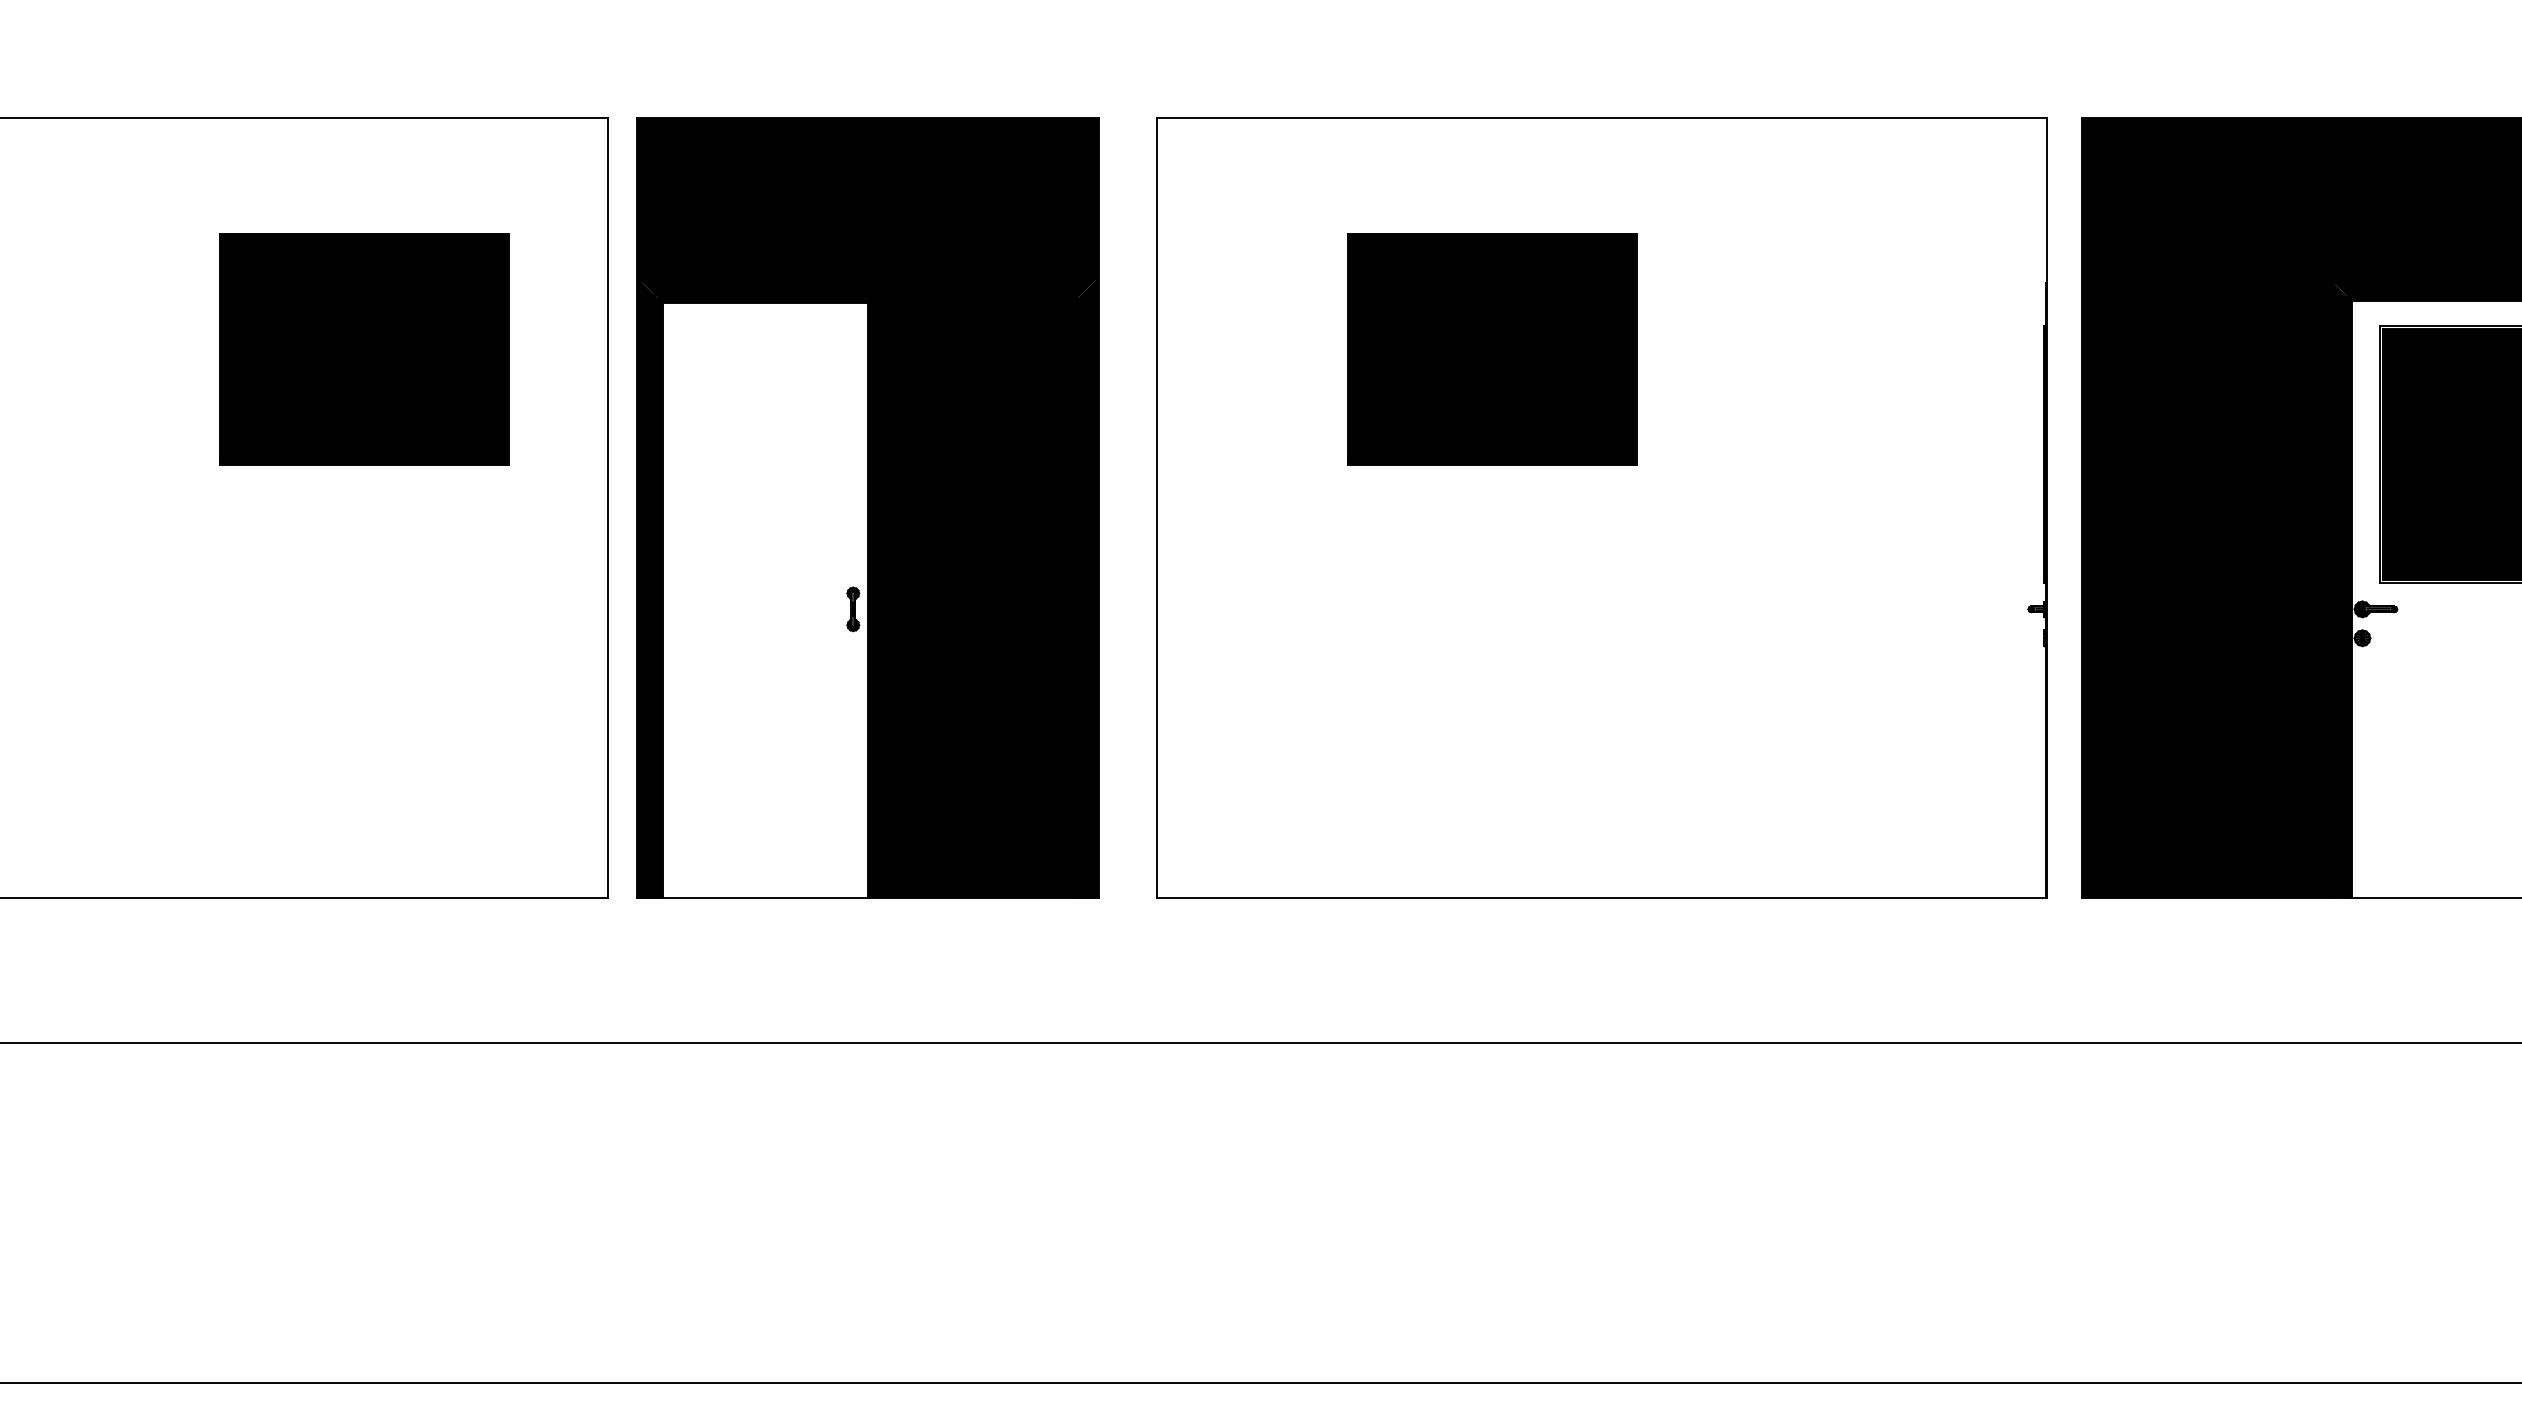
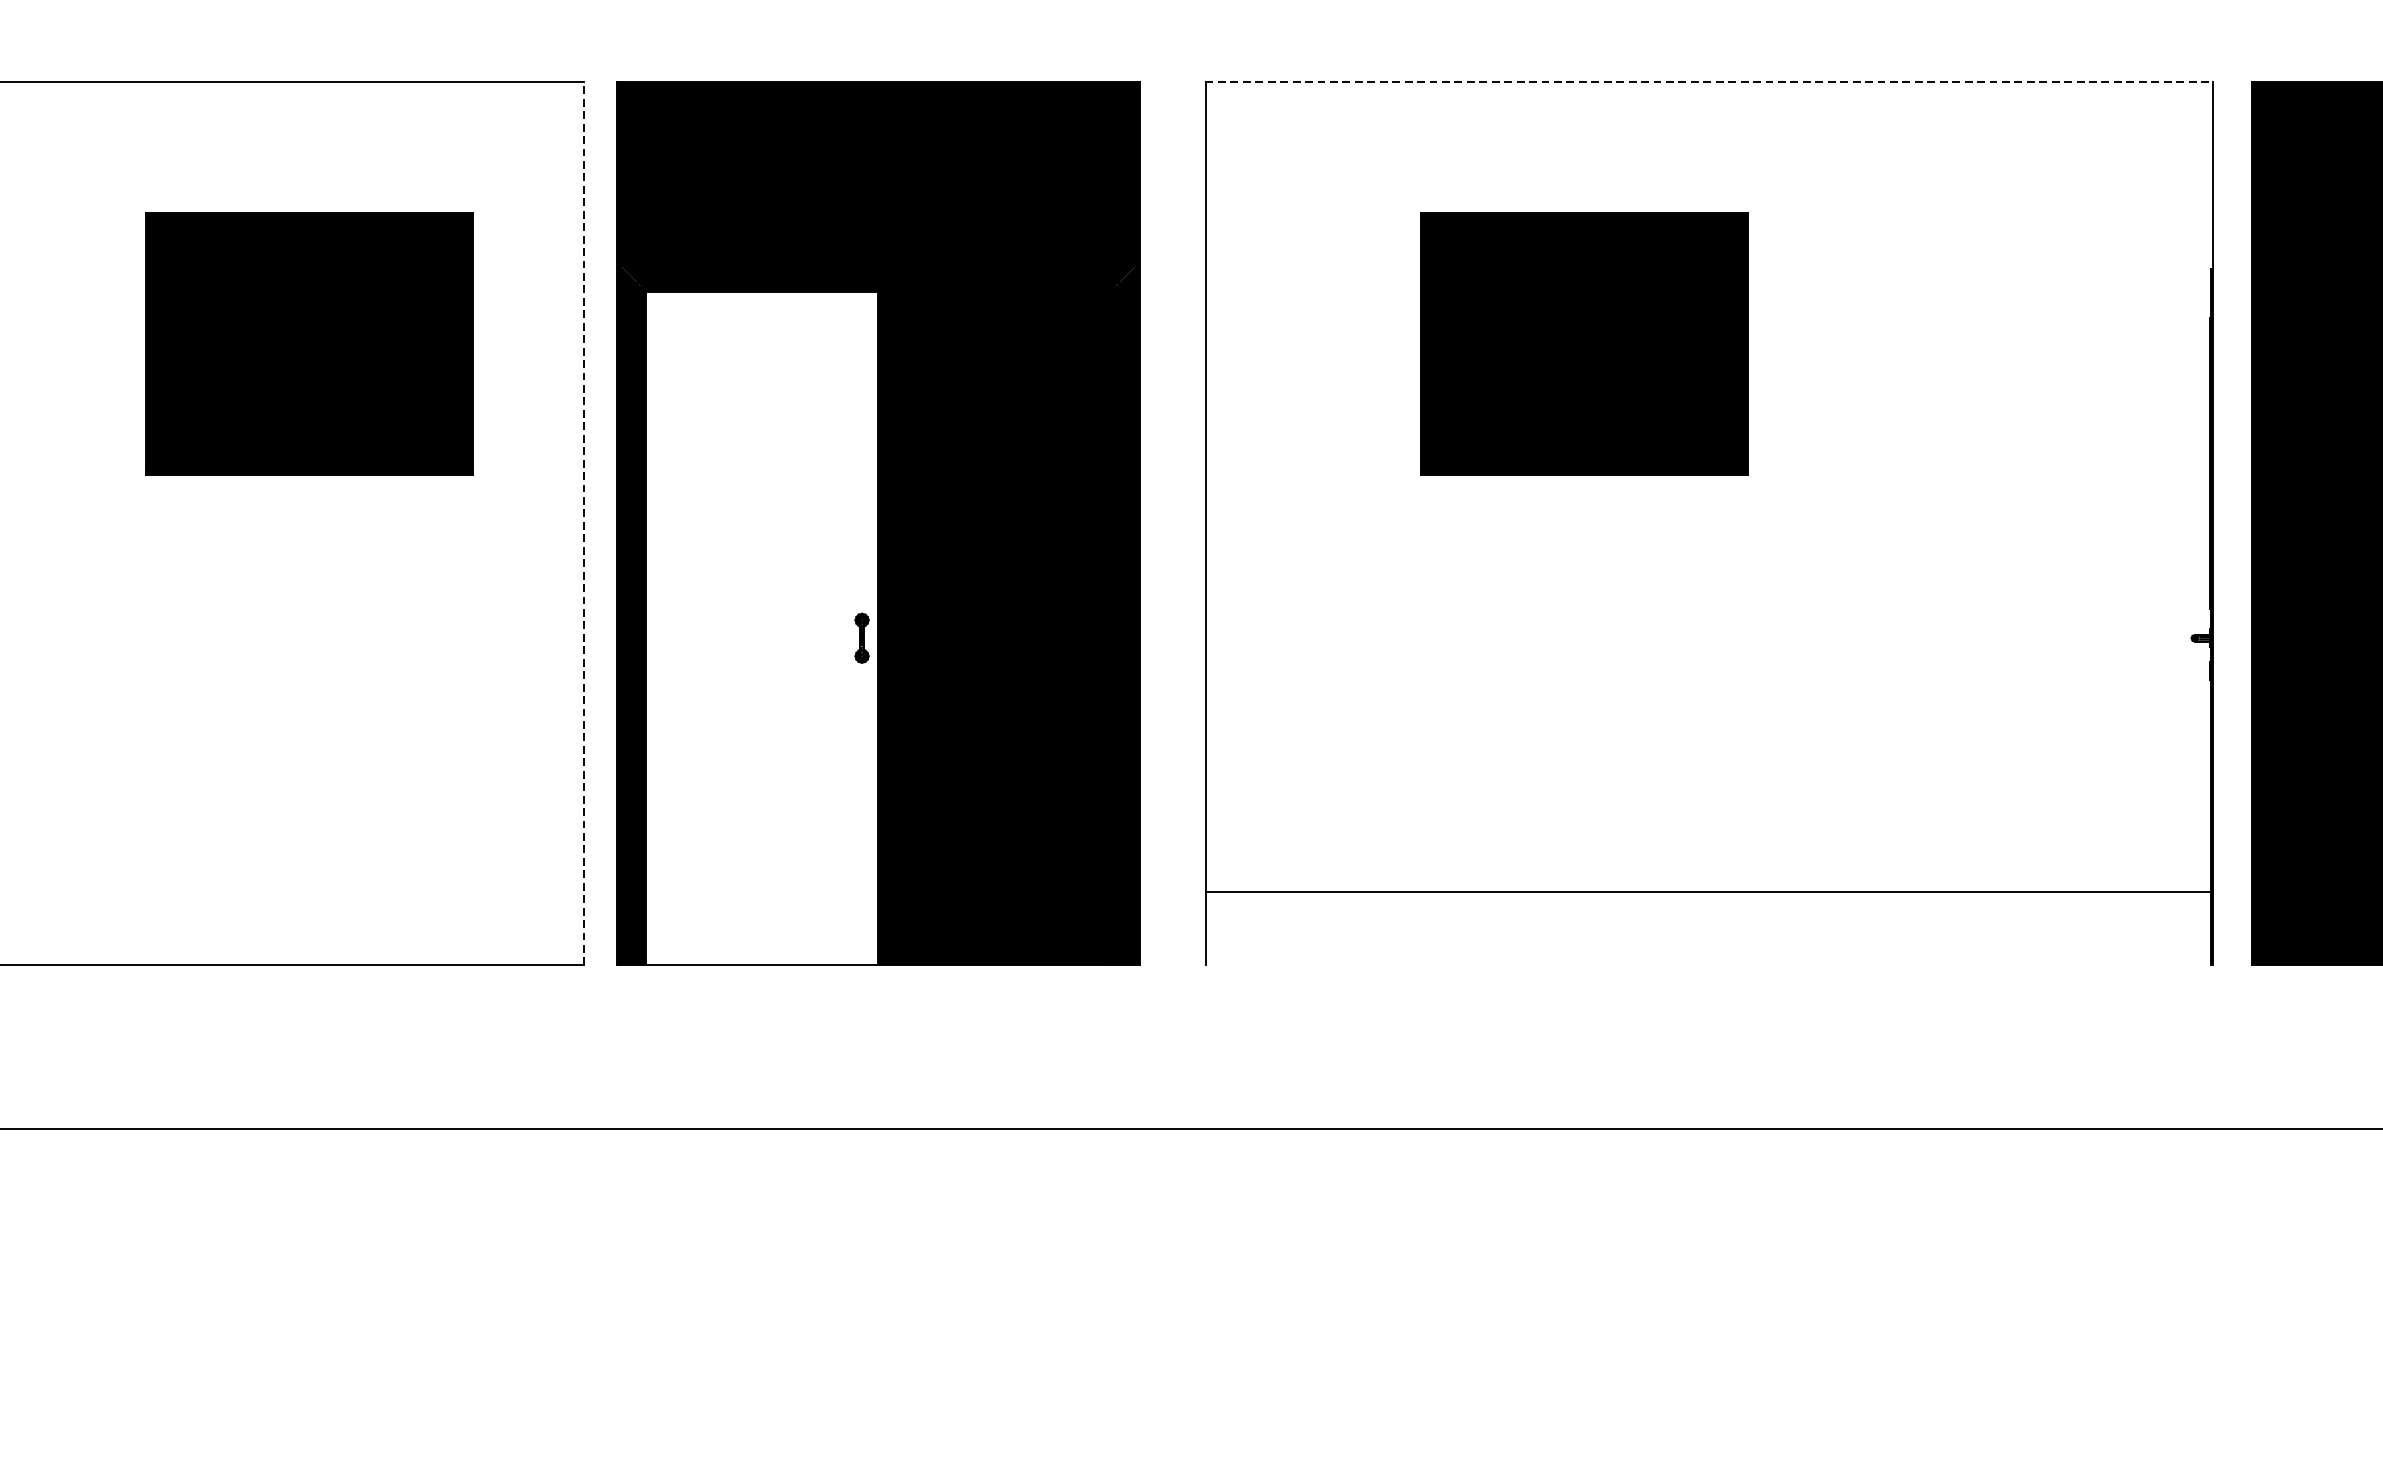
line: (1602, 117) -> (1709, 81), solid -> dashed
line: (607, 507) -> (583, 523), solid -> dashed
line: (1601, 898) -> (1708, 891), moved

